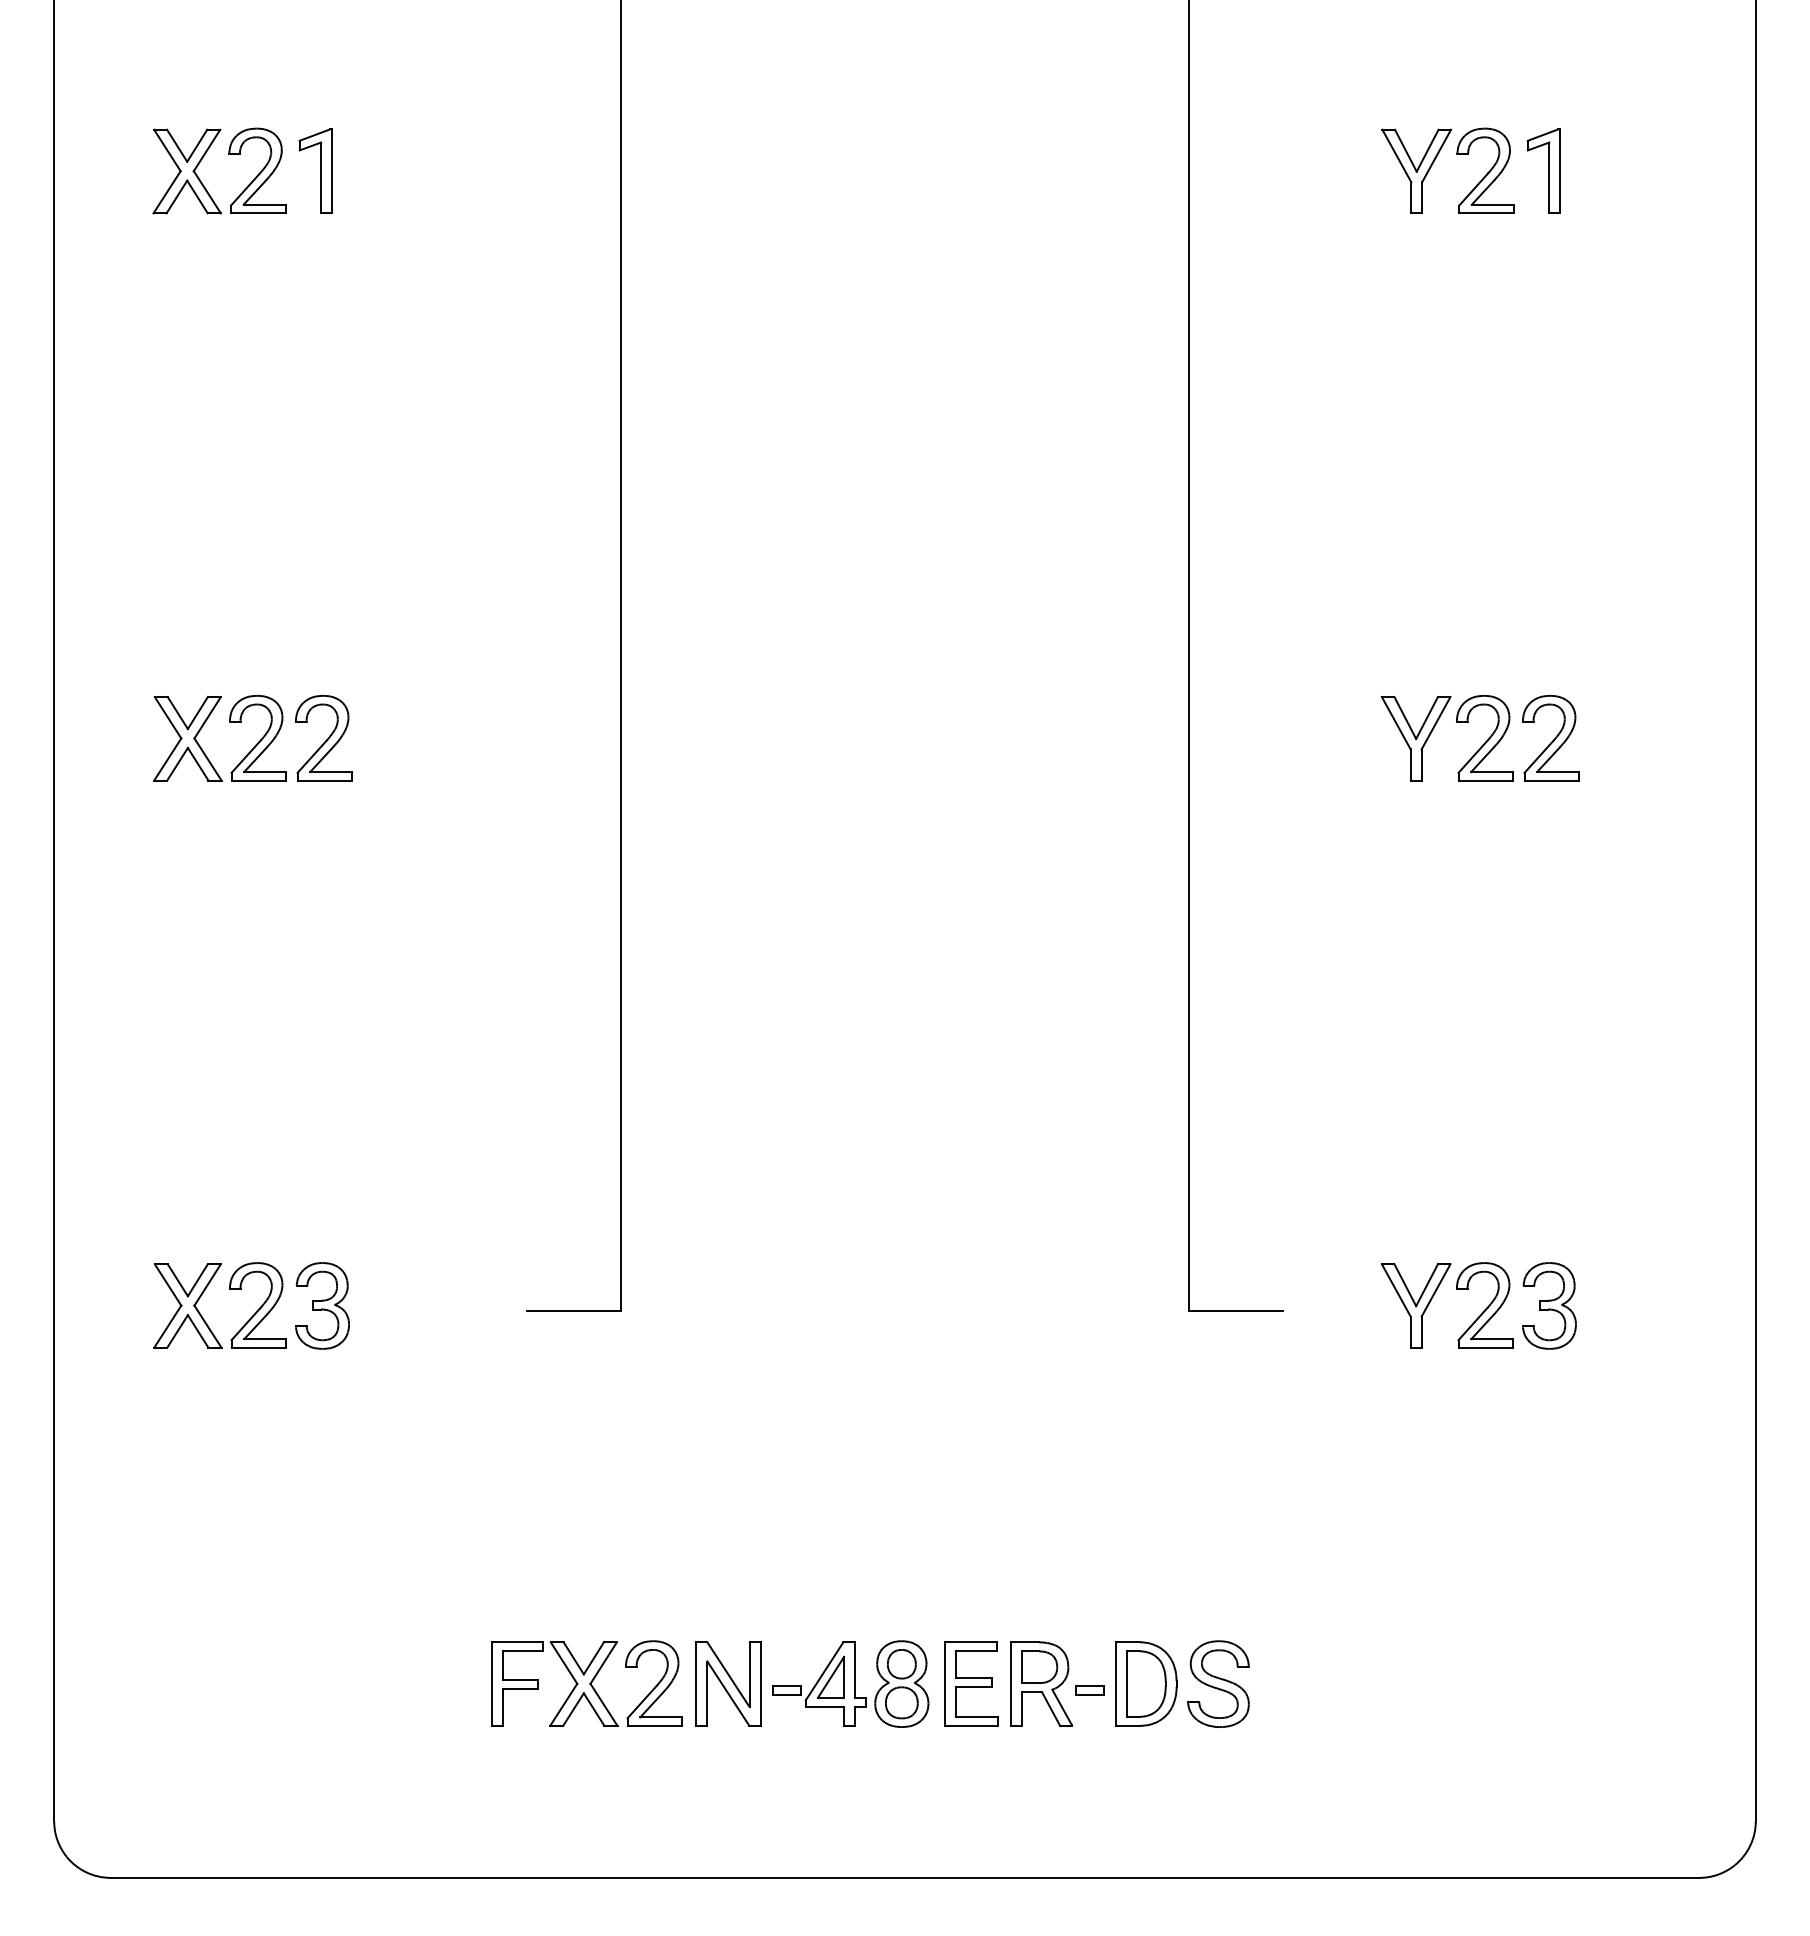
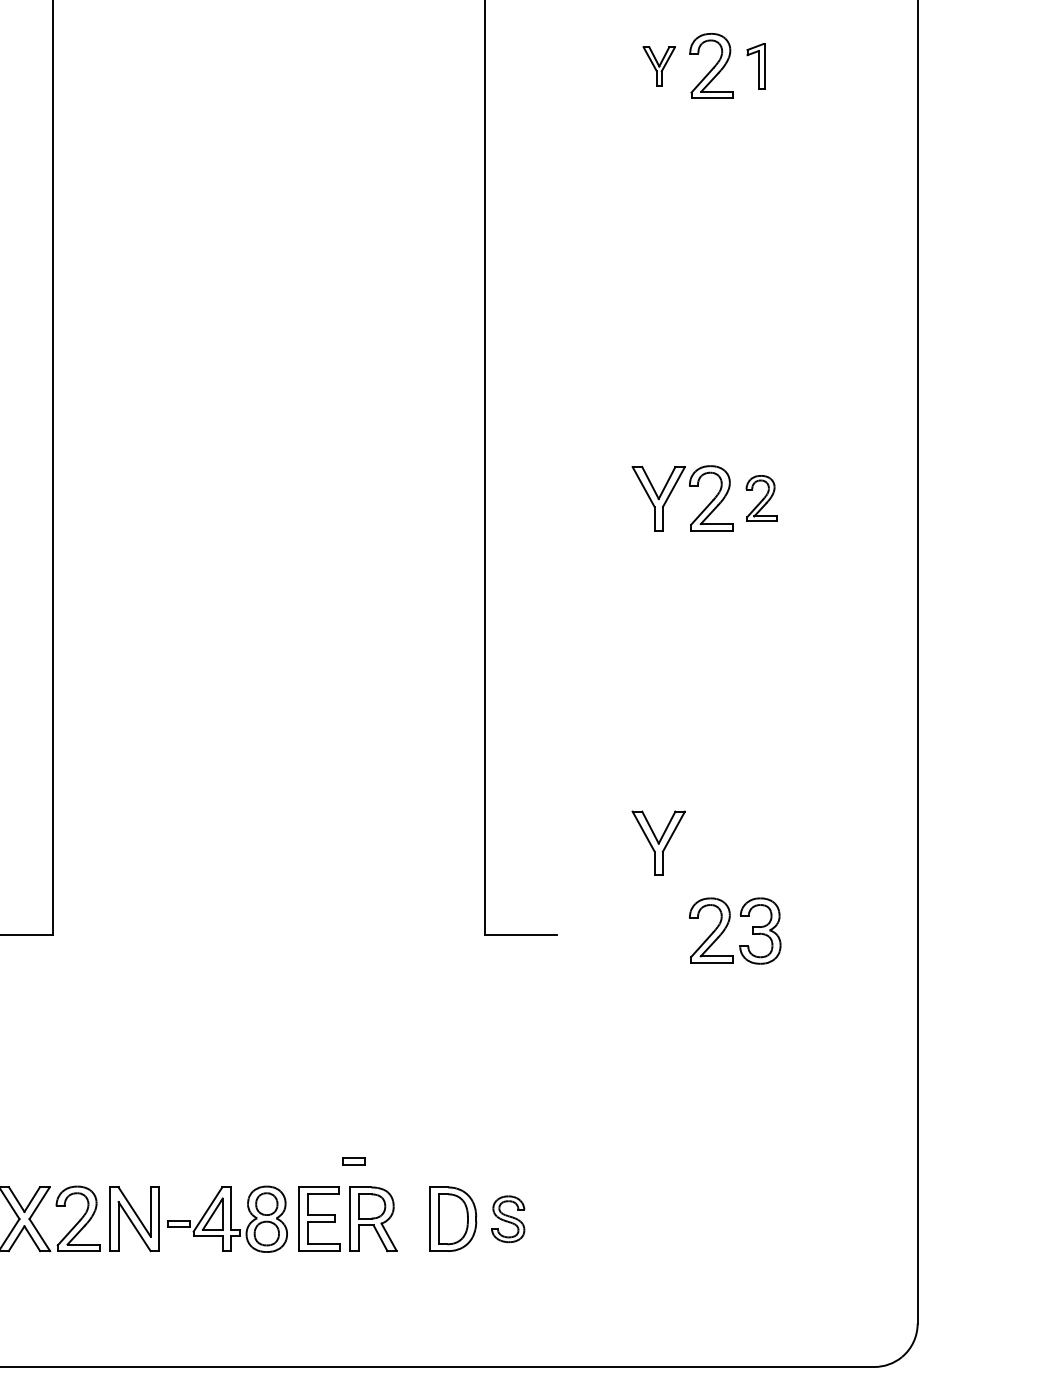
part: (1416, 170) -> (659, 65), size x0.6
part: (1543, 170) -> (755, 65), size x0.7
part: (1550, 738) -> (761, 498), size x0.7
part: (1415, 1305) -> (658, 843), moved
part: (1218, 1683) -> (508, 1218), size x0.7
part: (1089, 1690) -> (353, 1161), moved

